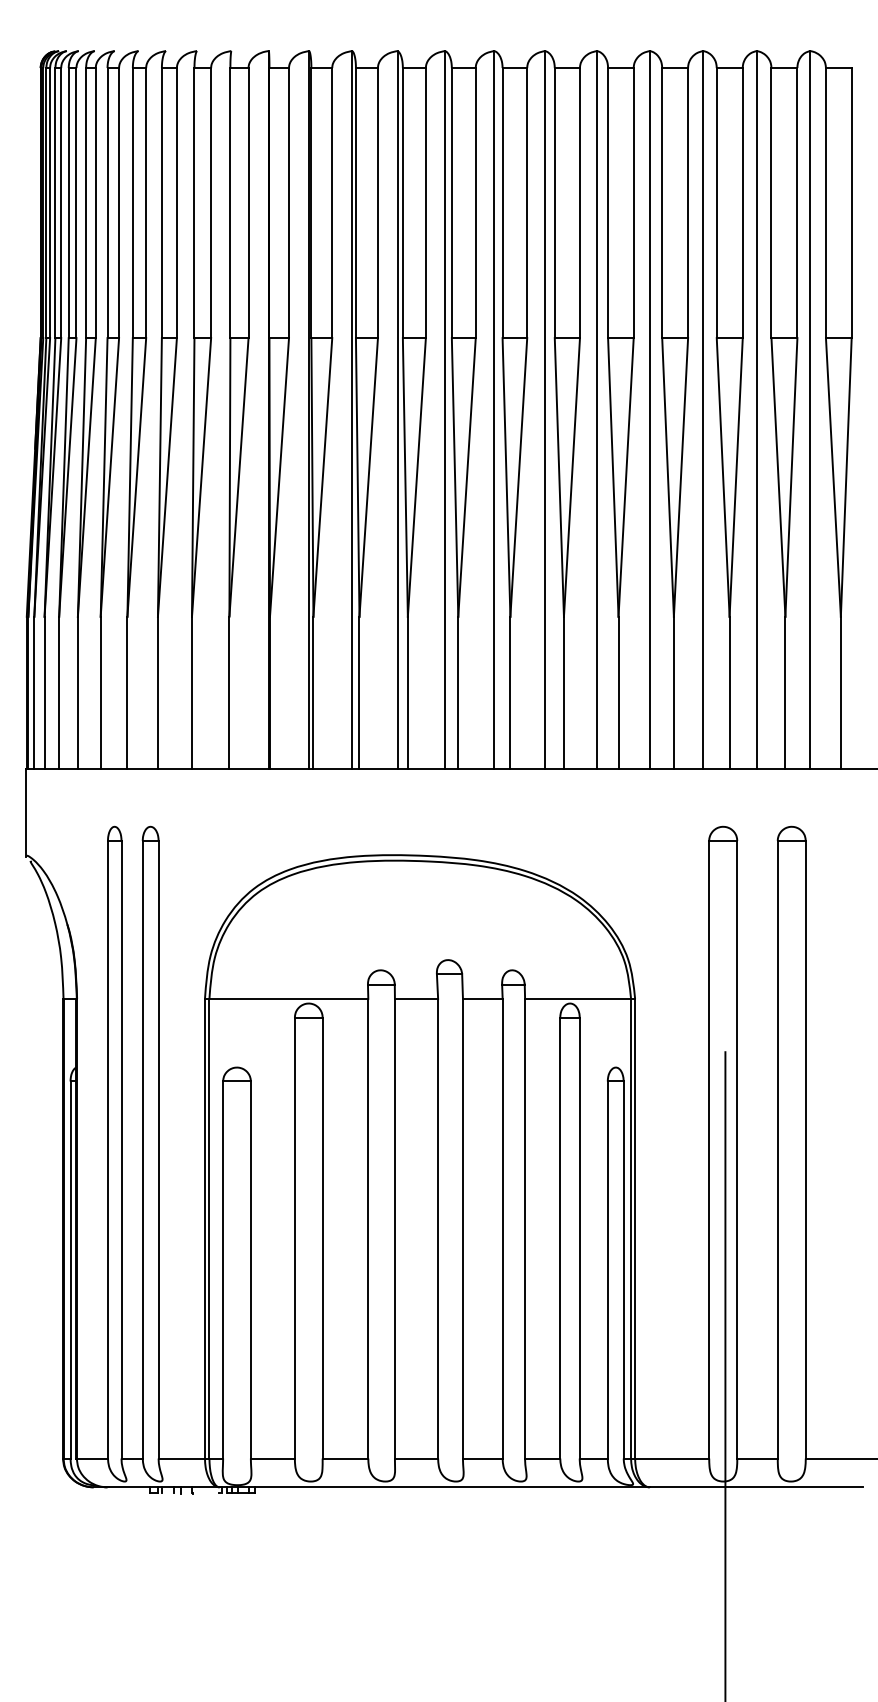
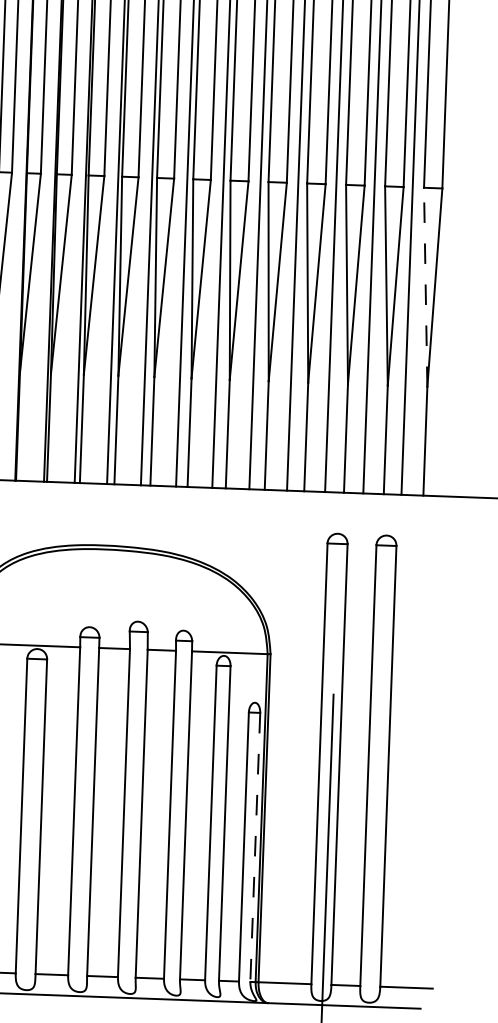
line: (833, 477) -> (425, 287), solid -> dashed
line: (623, 1270) -> (255, 847), solid -> dashed

